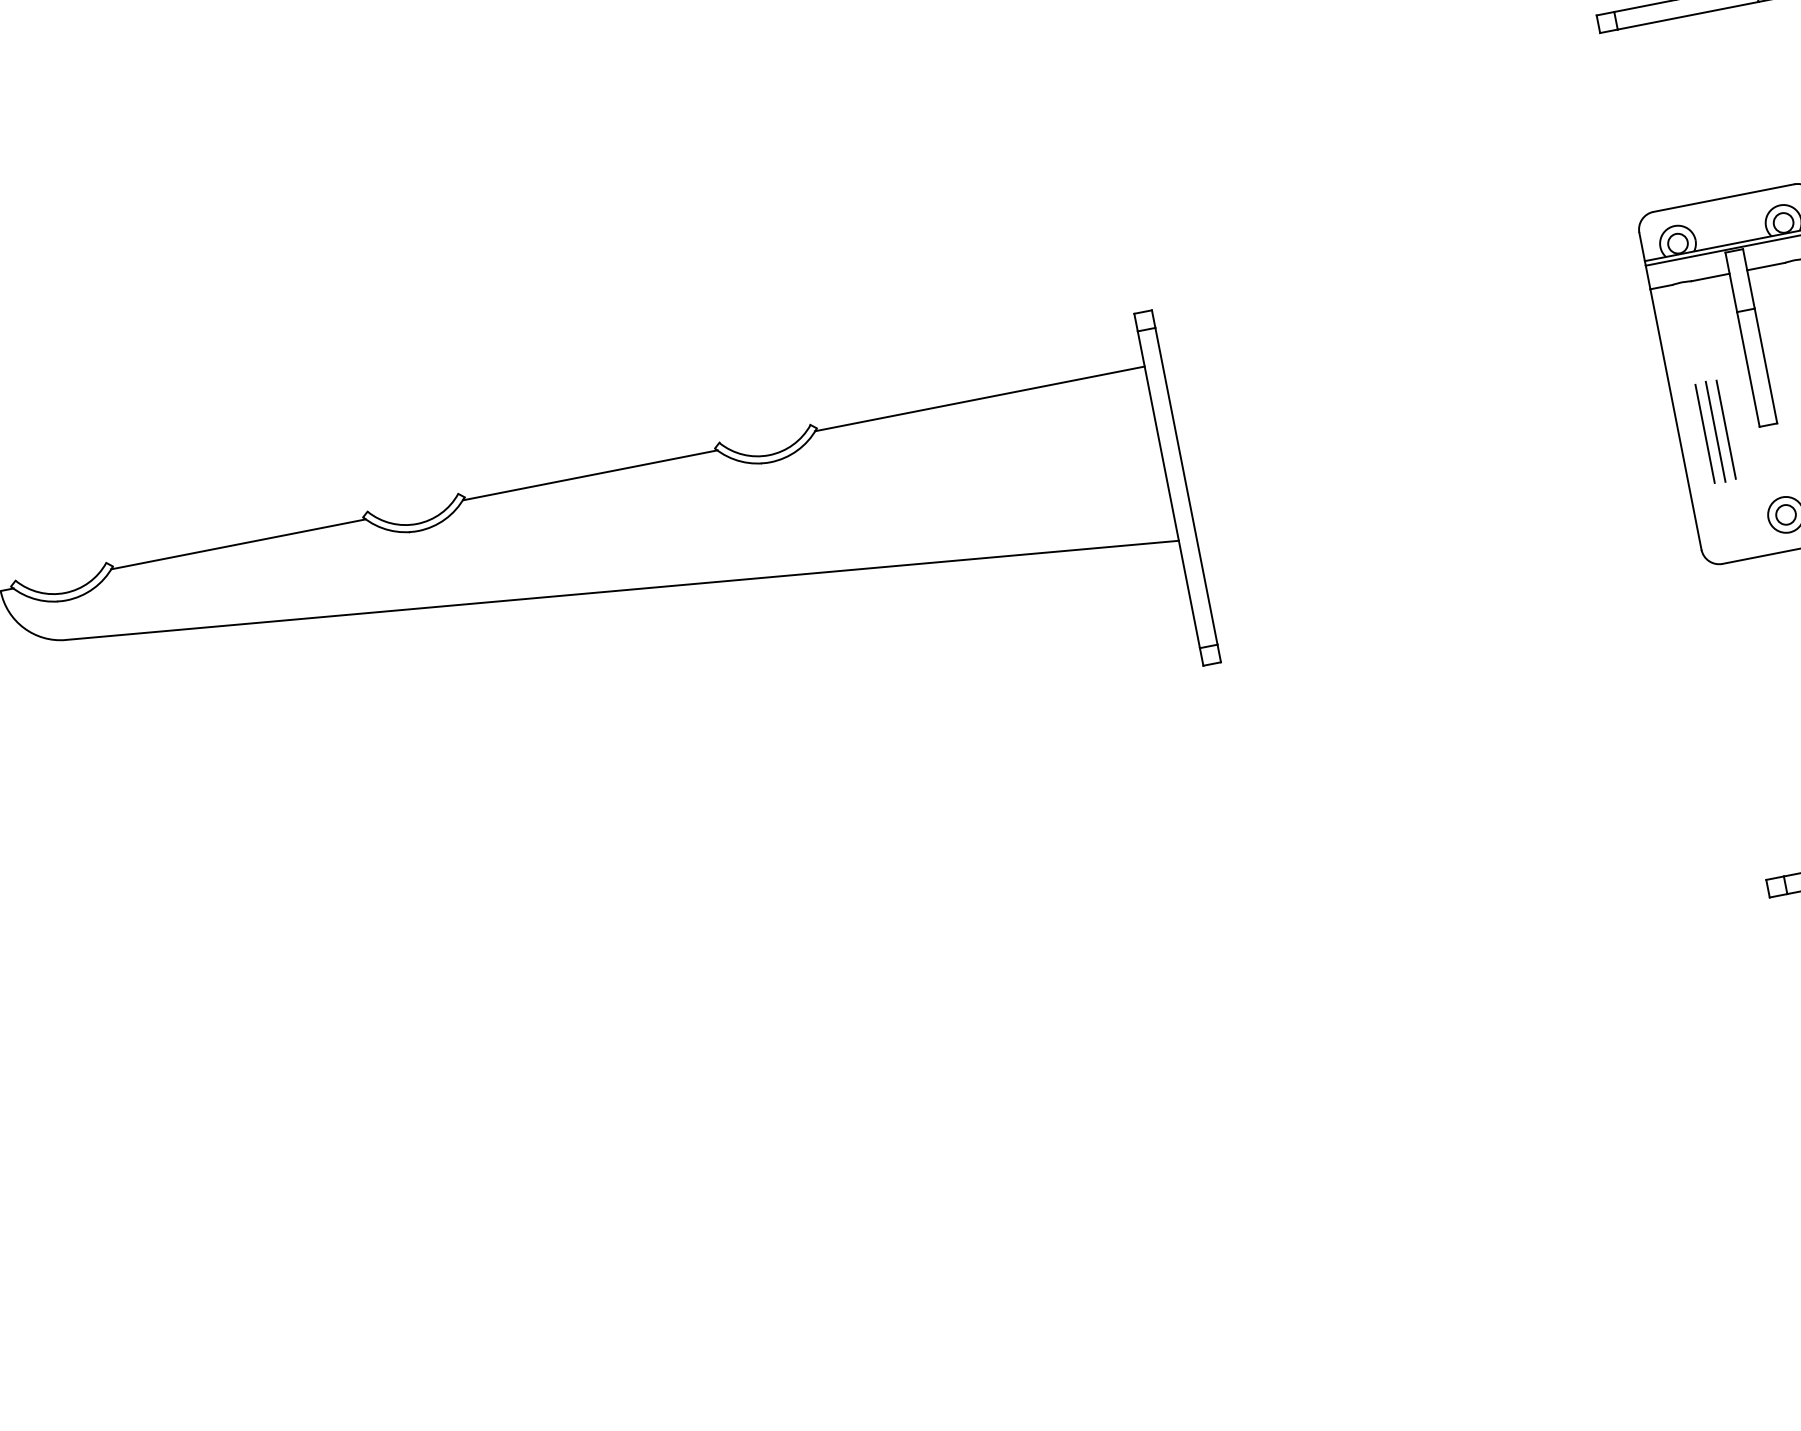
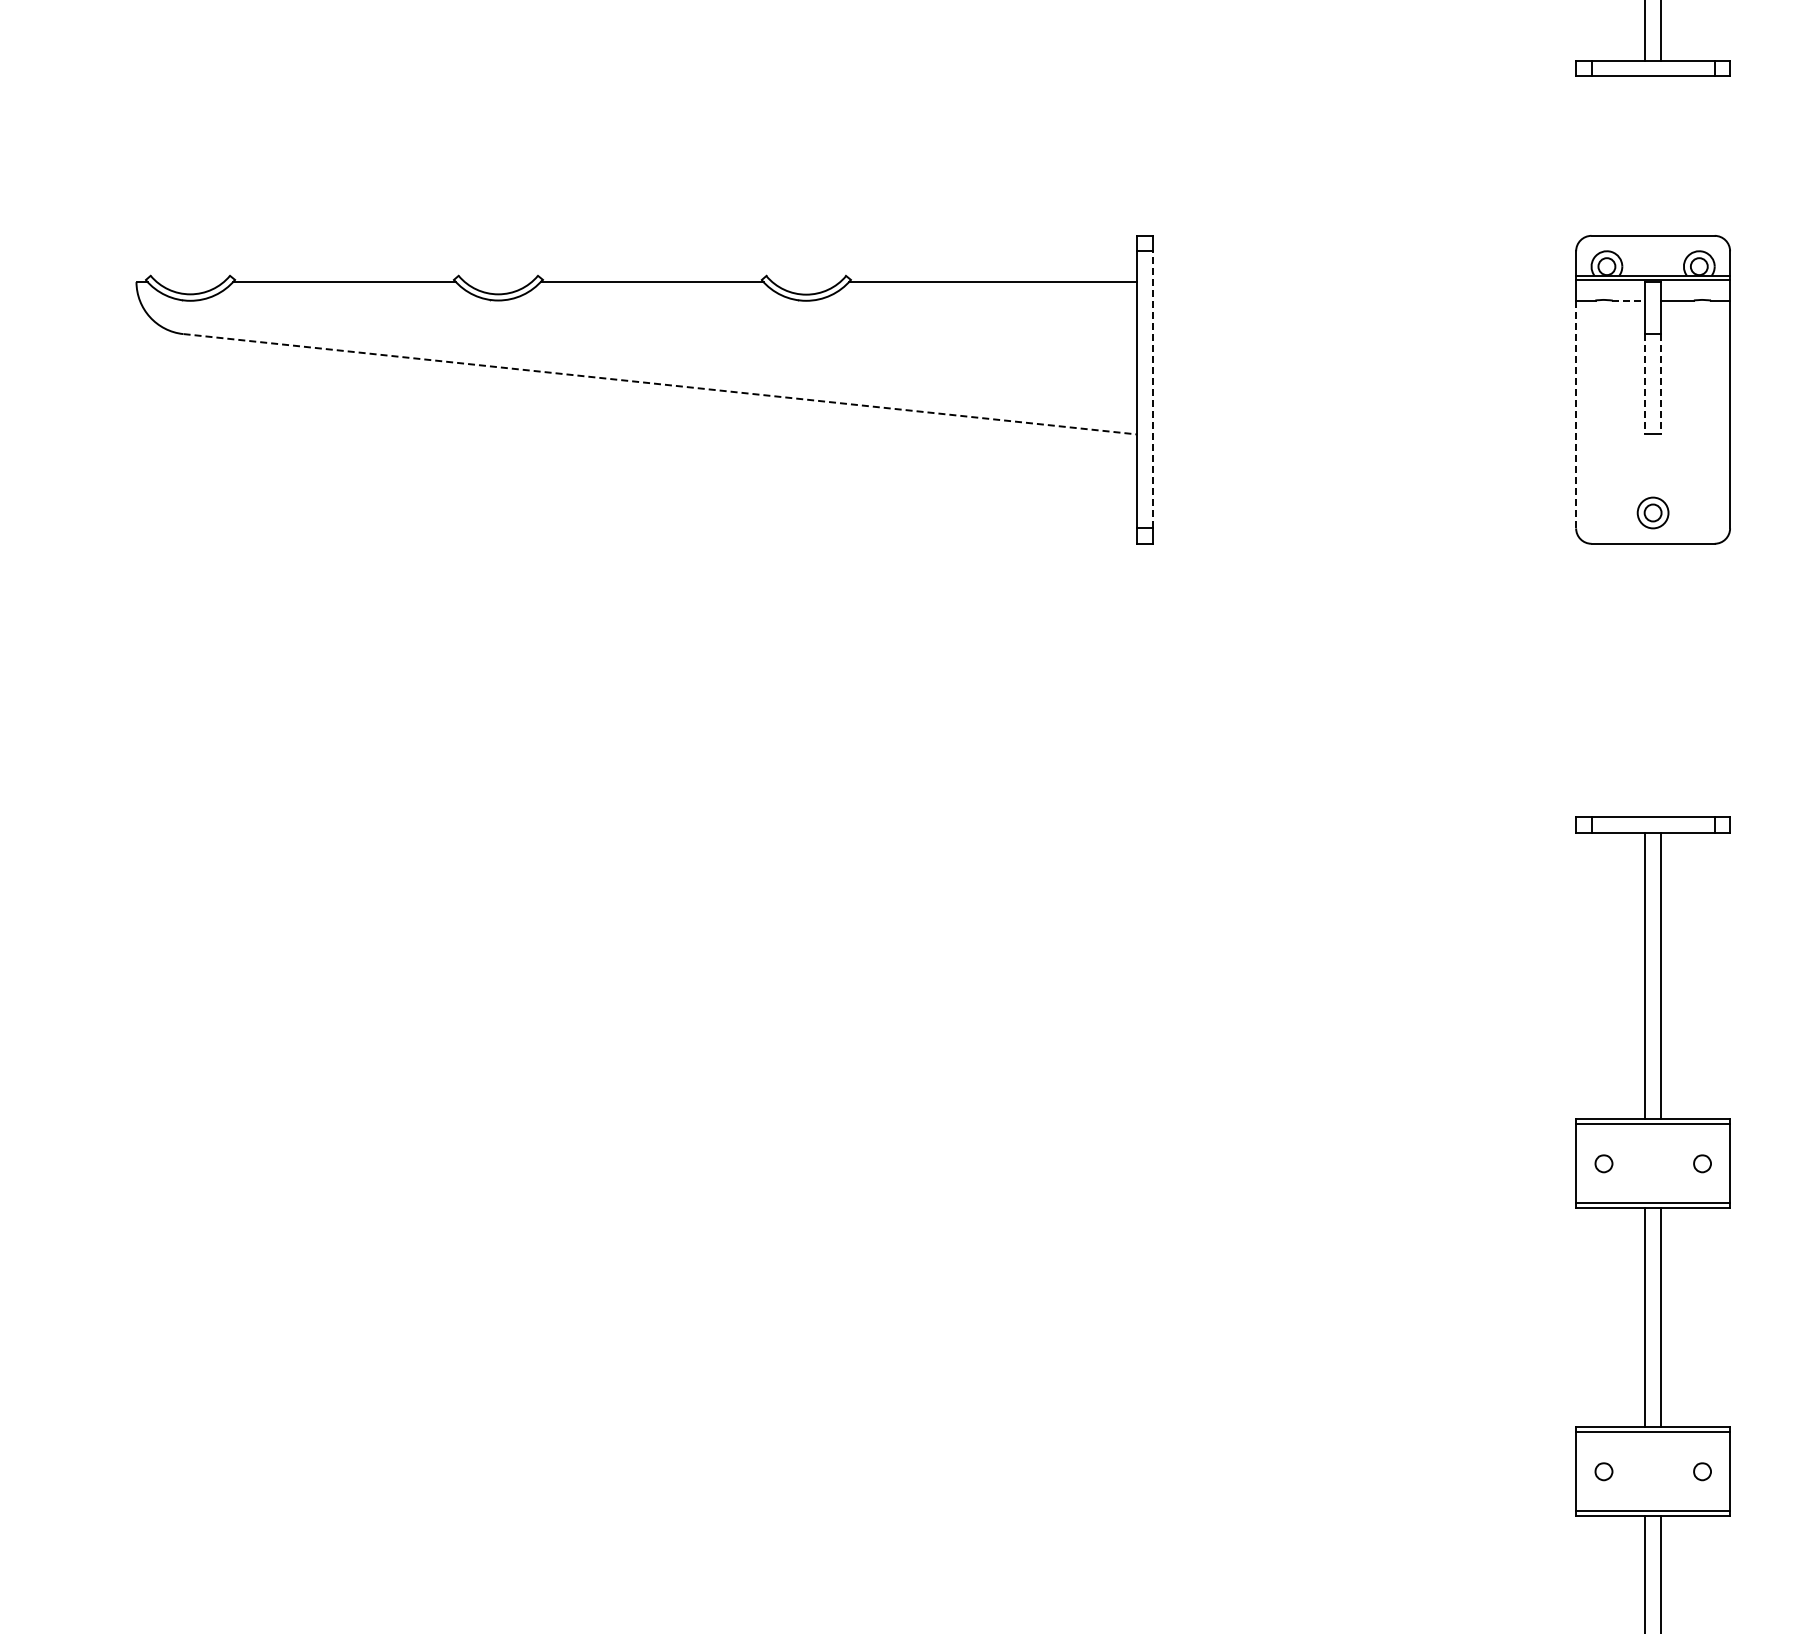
line: (1710, 277) -> (1628, 300), solid -> dashed
line: (1765, 366) -> (1660, 384), solid -> dashed
line: (1748, 369) -> (1645, 384), solid -> dashed
line: (1676, 419) -> (1576, 414), solid -> dashed
line: (1725, 429) -> (1616, 431), removed
line: (1715, 431) -> (1607, 431), removed
line: (1705, 433) -> (1598, 431), removed
line: (1186, 486) -> (1152, 389), solid -> dashed
line: (622, 590) -> (660, 384), solid -> dashed

